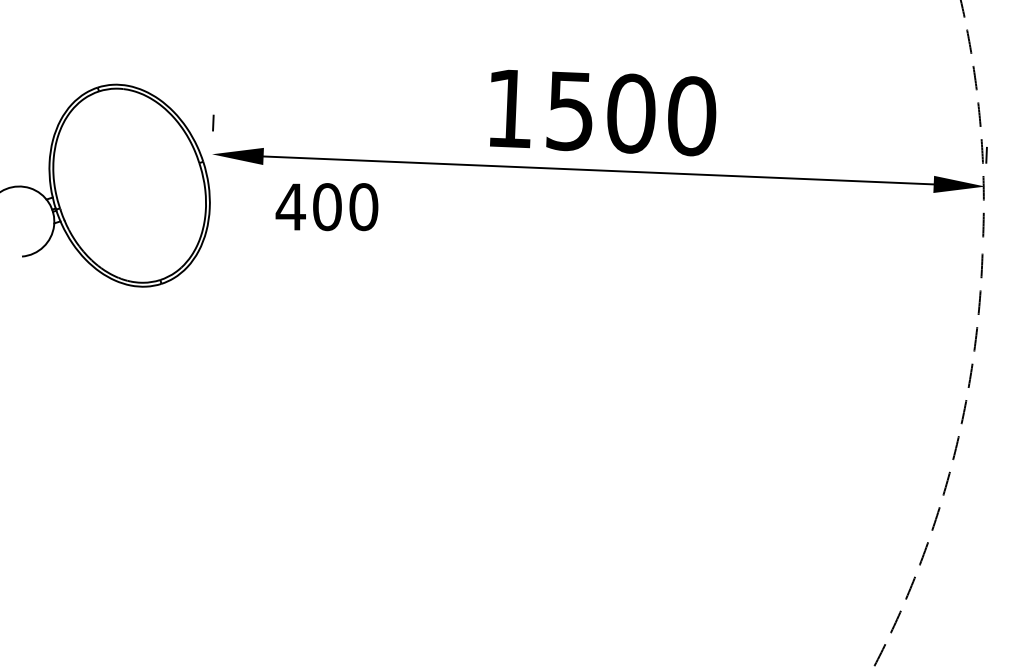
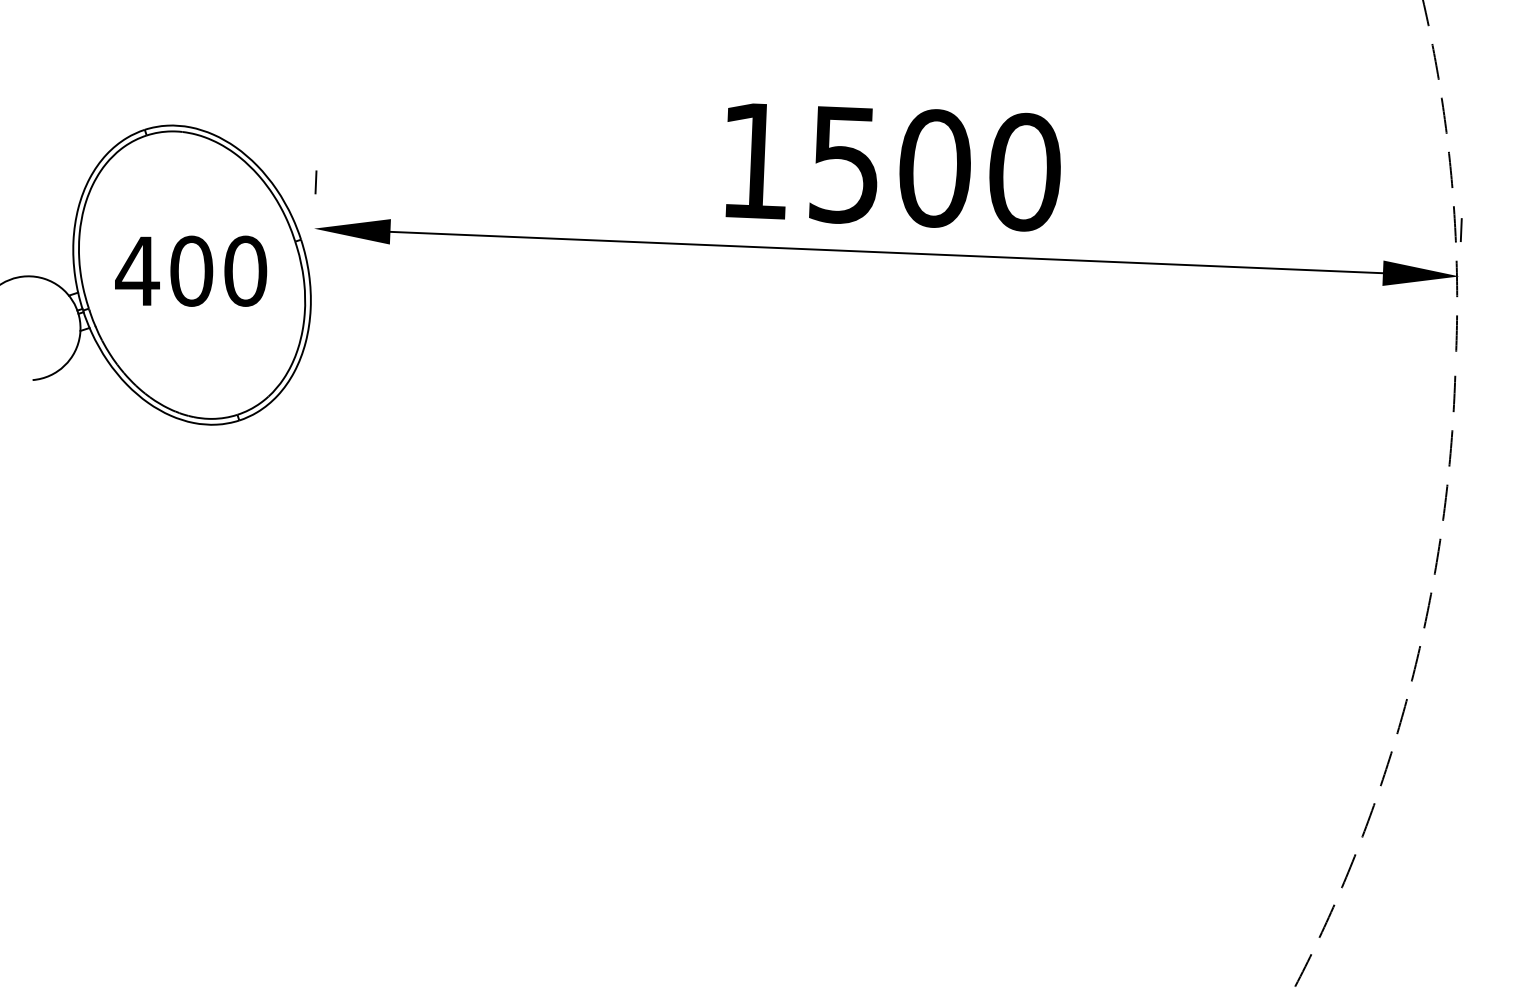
text: (326, 207) -> (190, 271), moved

